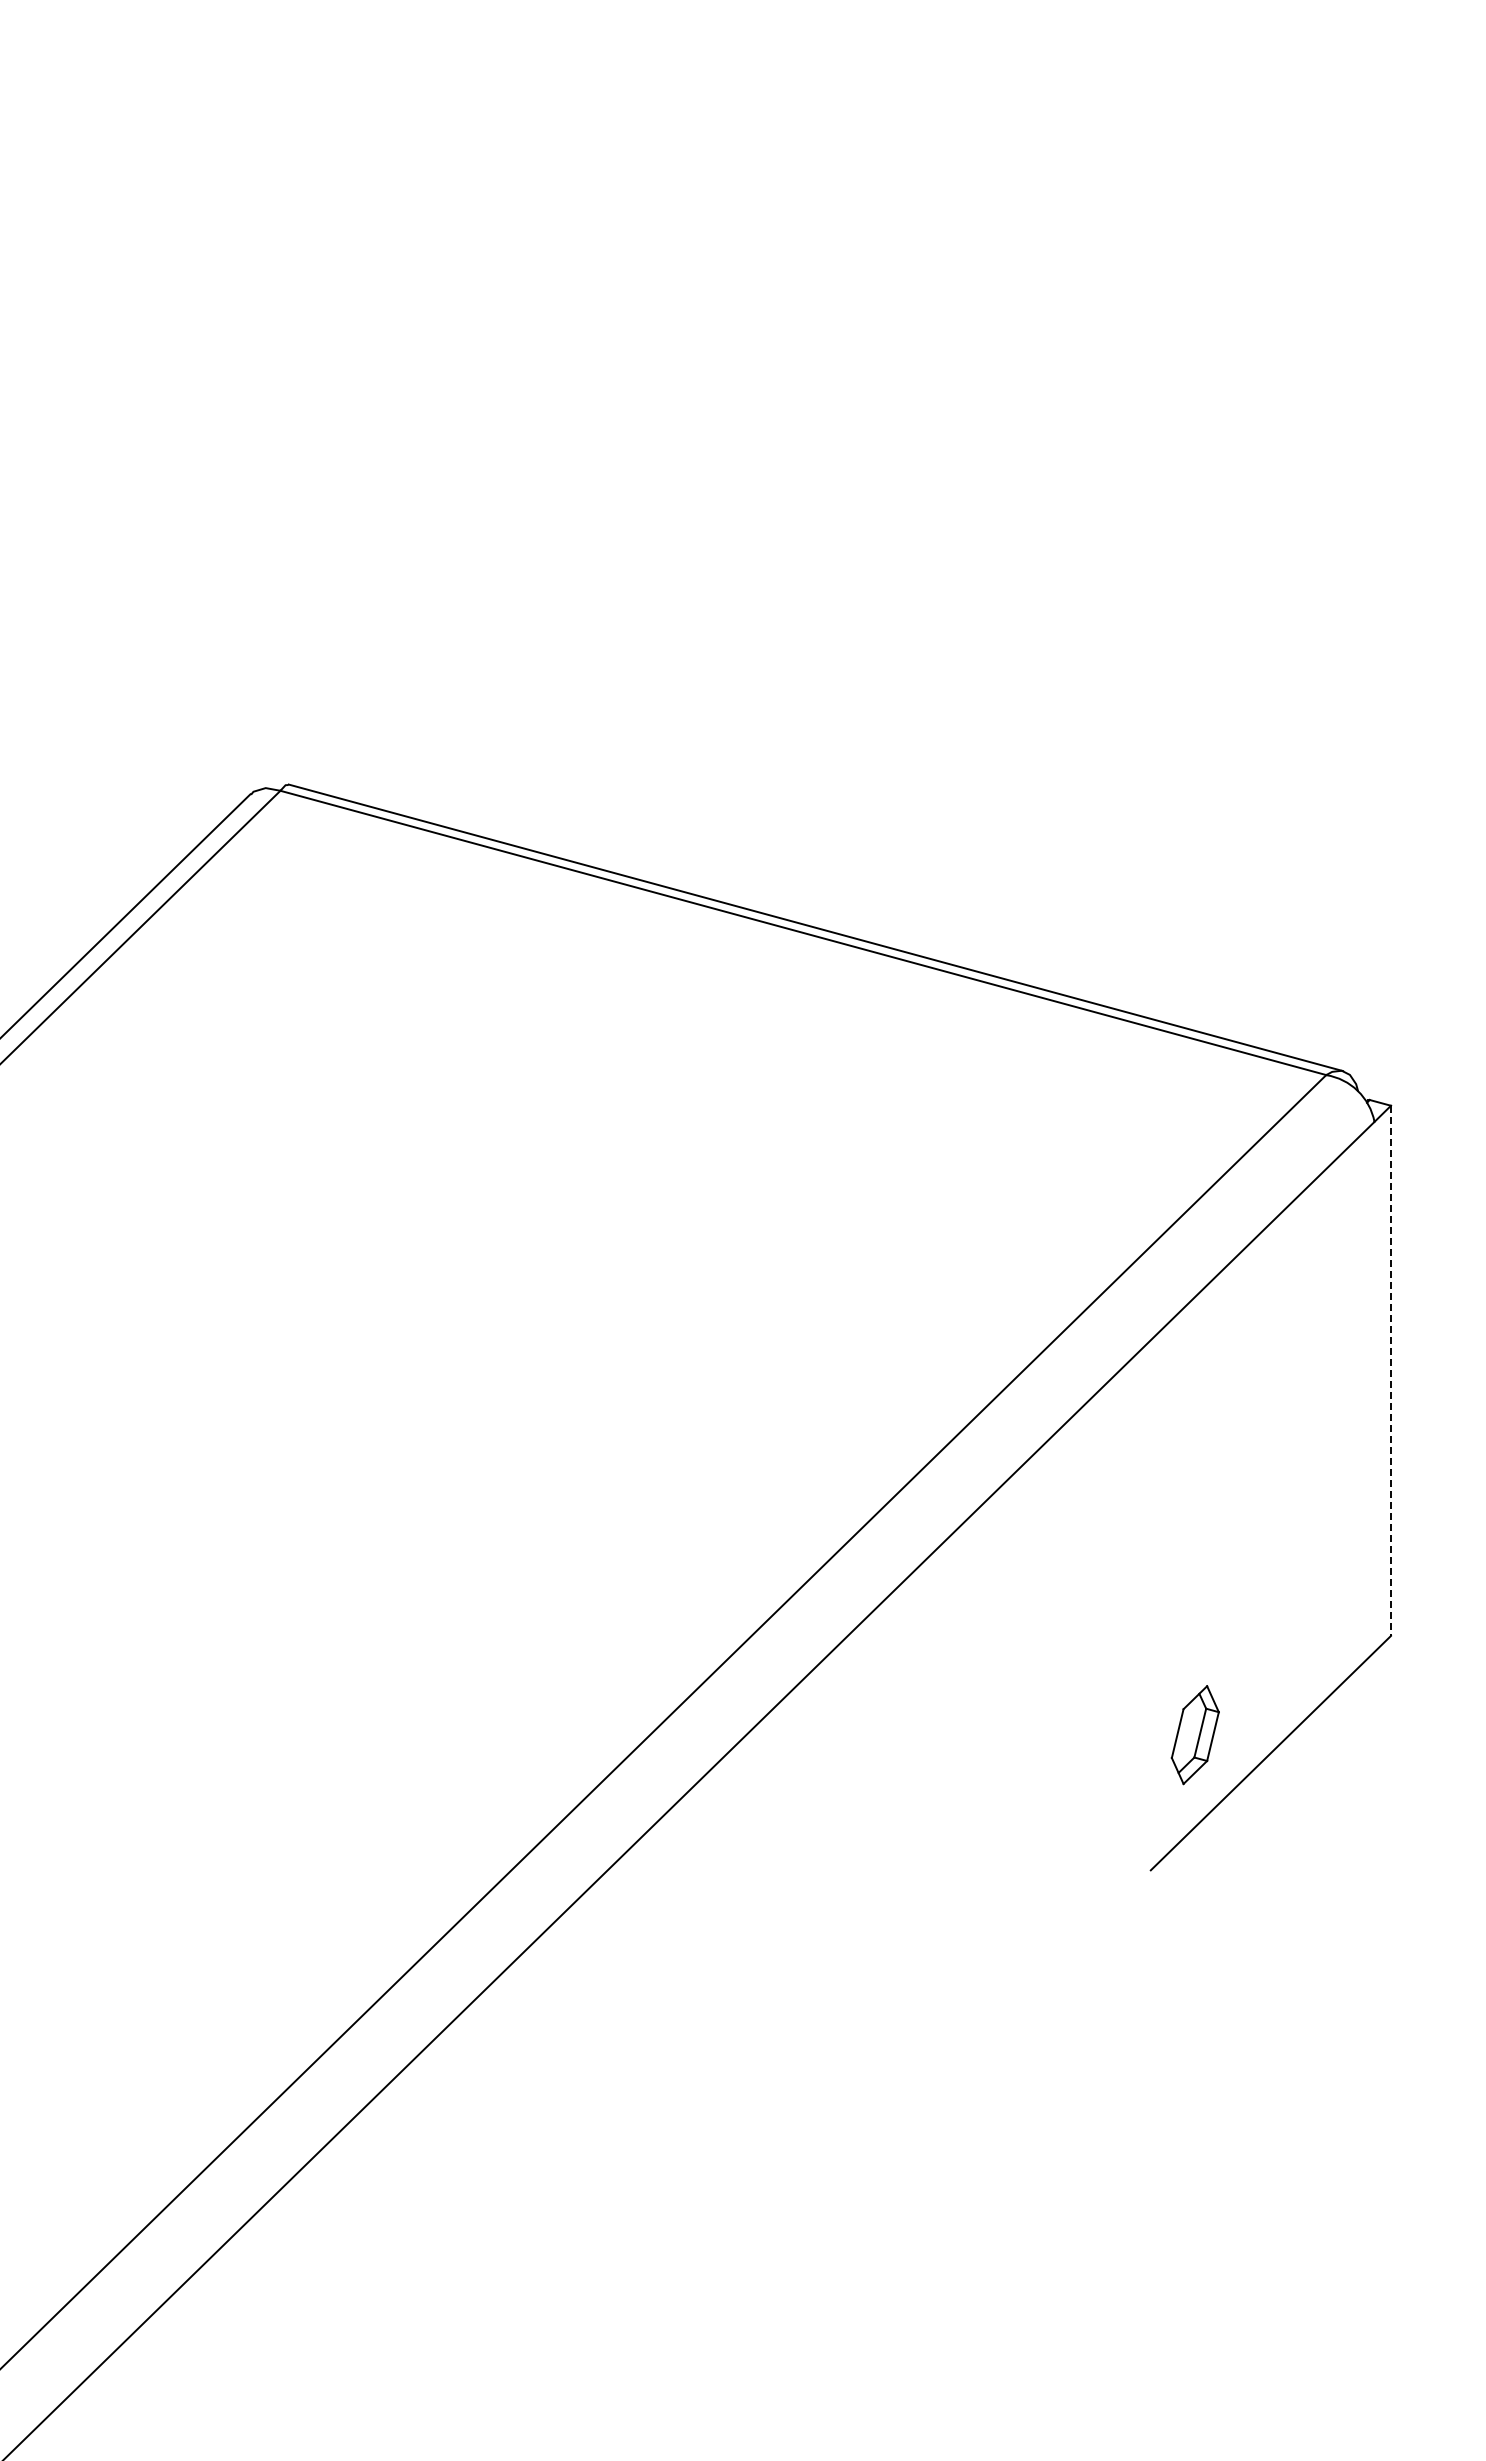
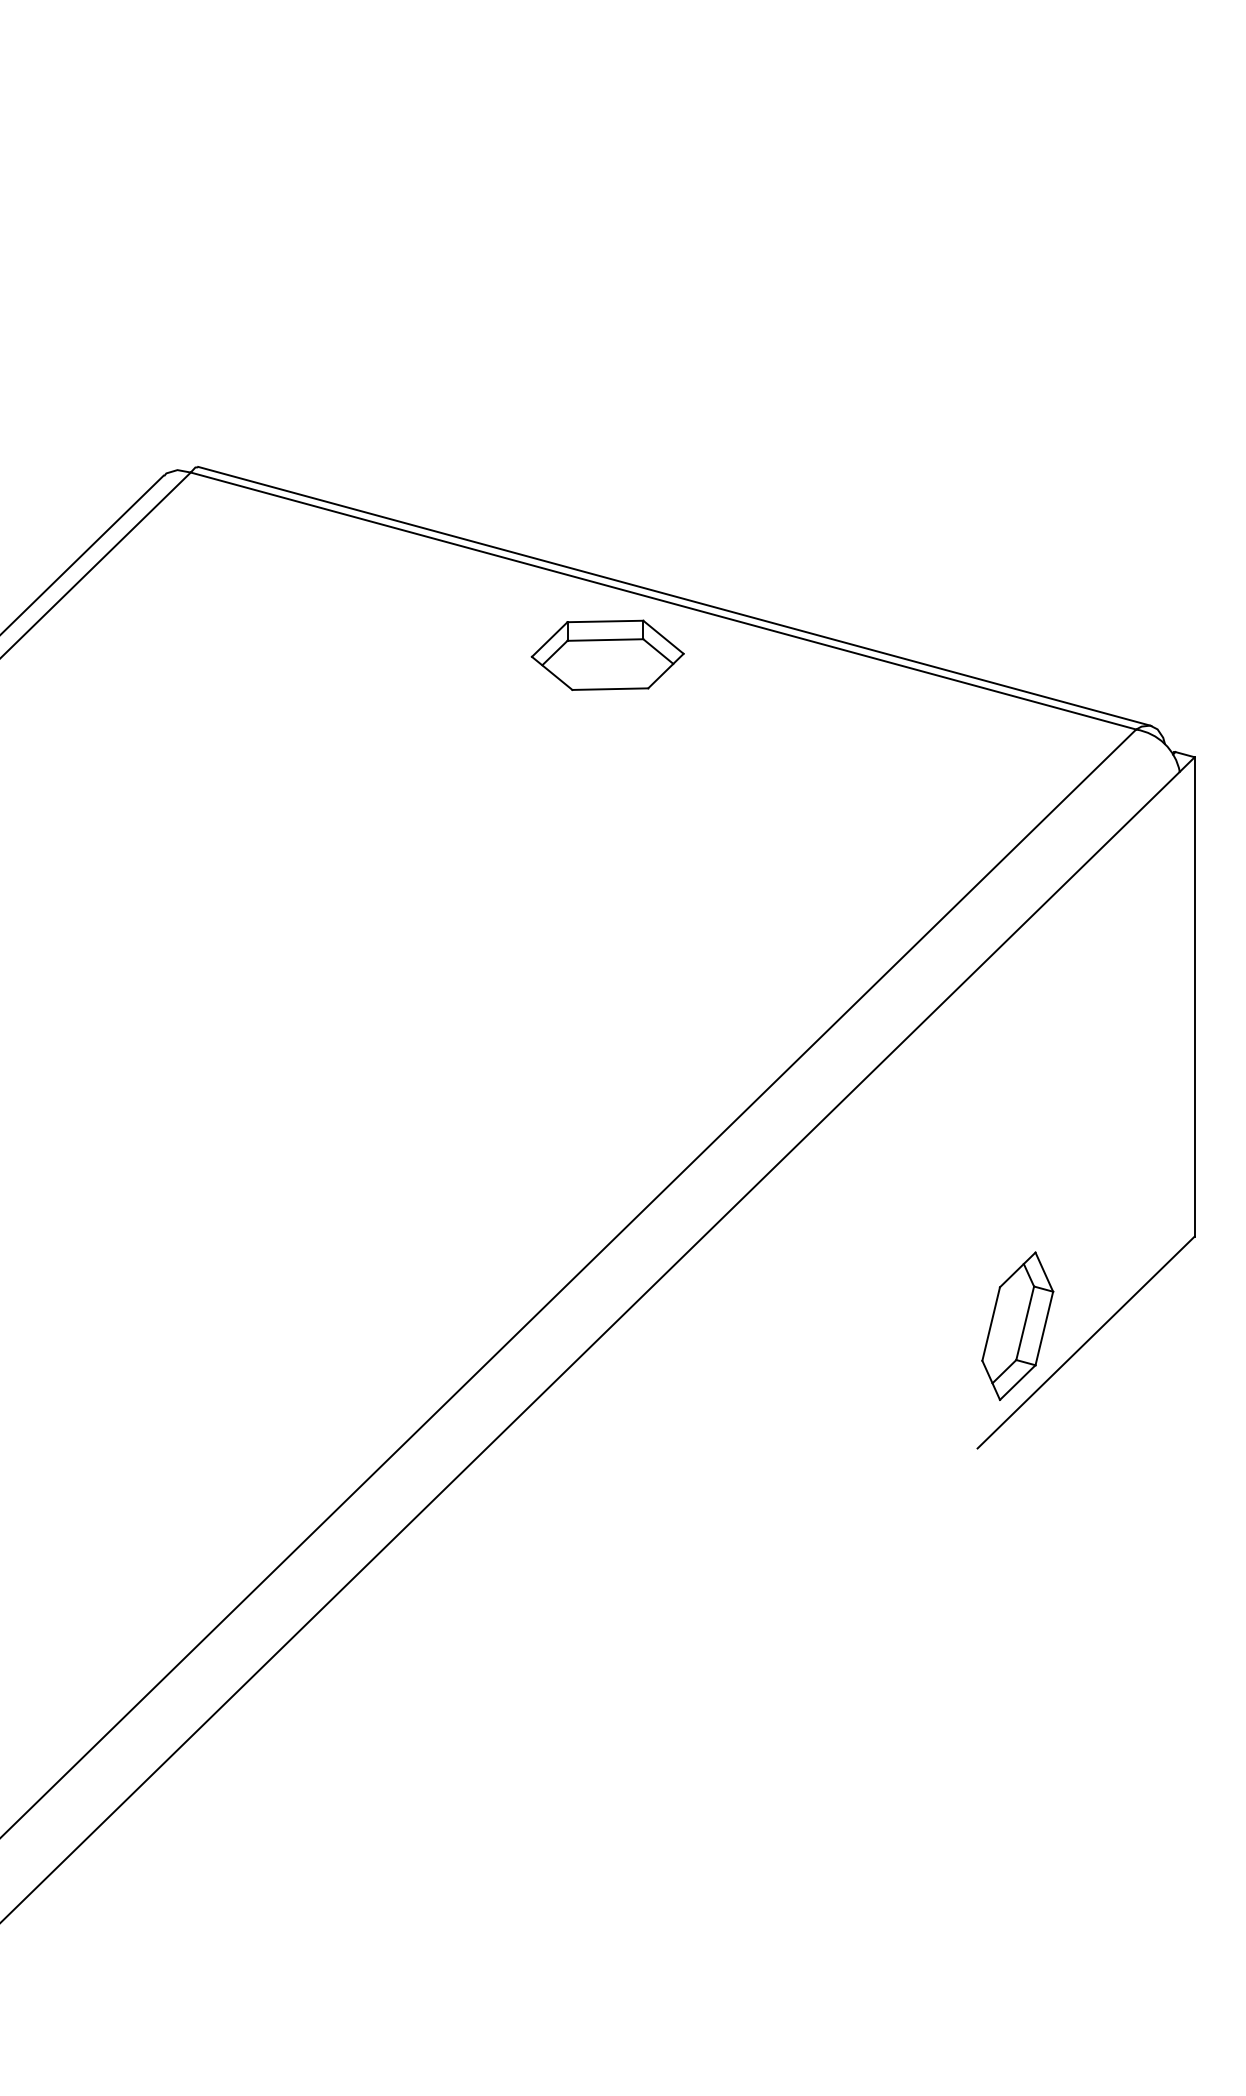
part: (741, 992) -> (607, 654), added
line: (1391, 1371) -> (1195, 997), dashed -> solid
part: (1195, 1734) -> (1017, 1325), size x1.67

